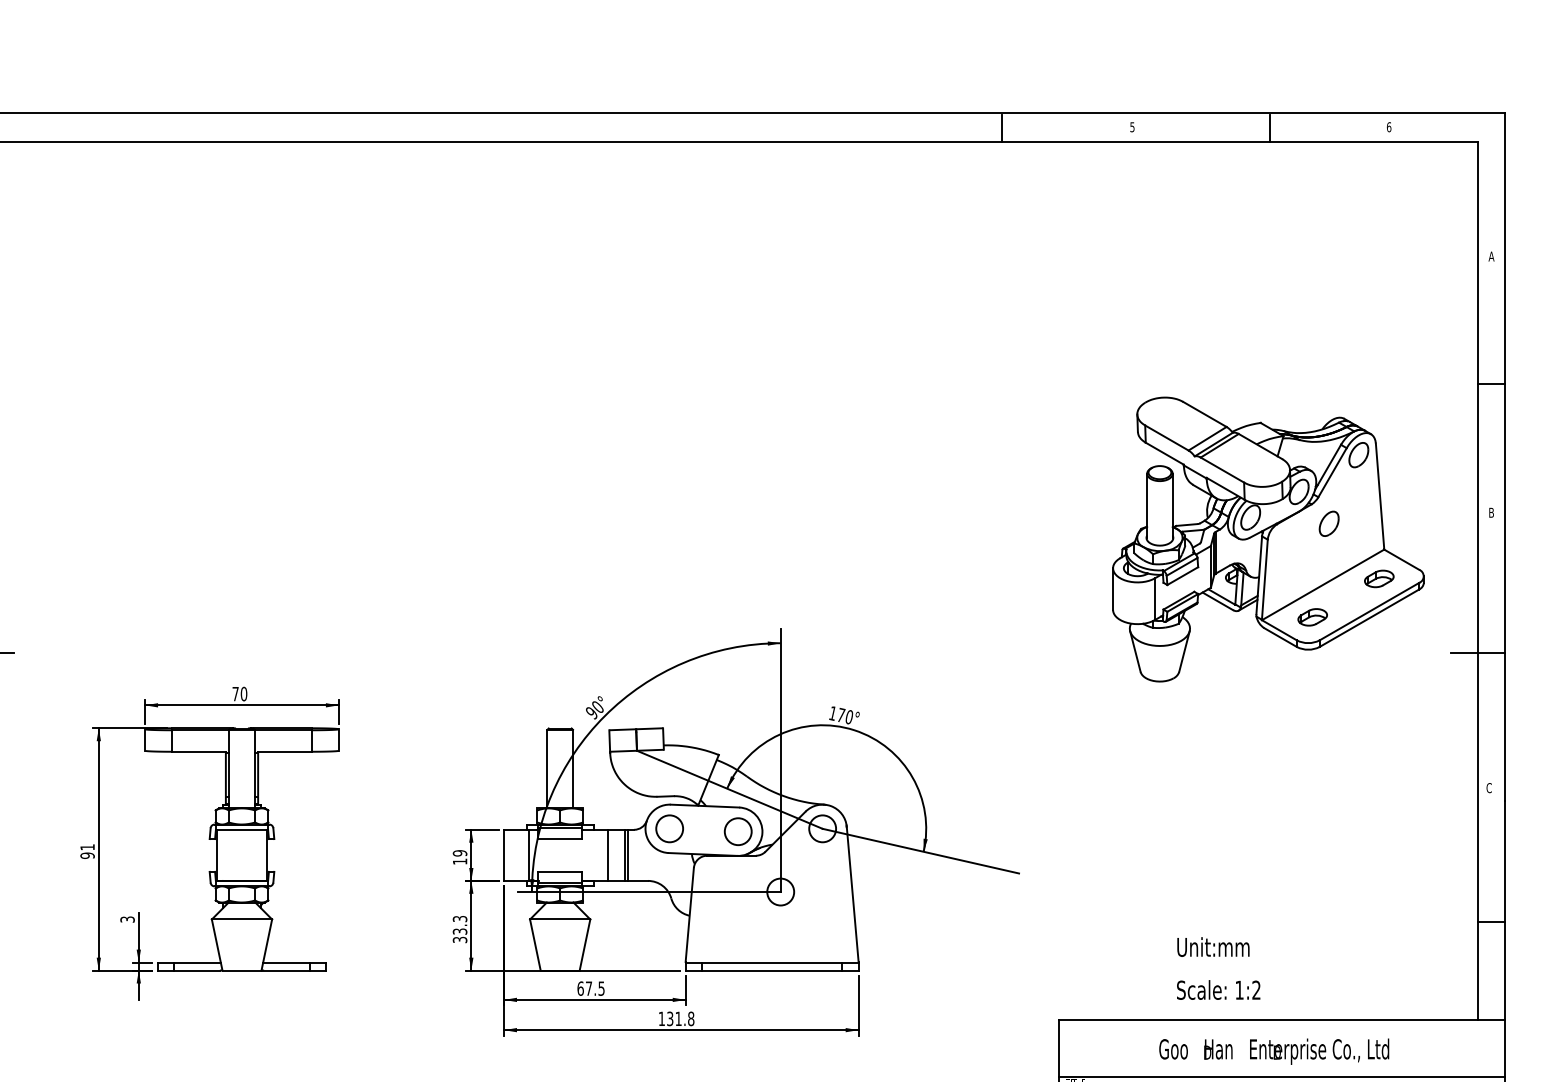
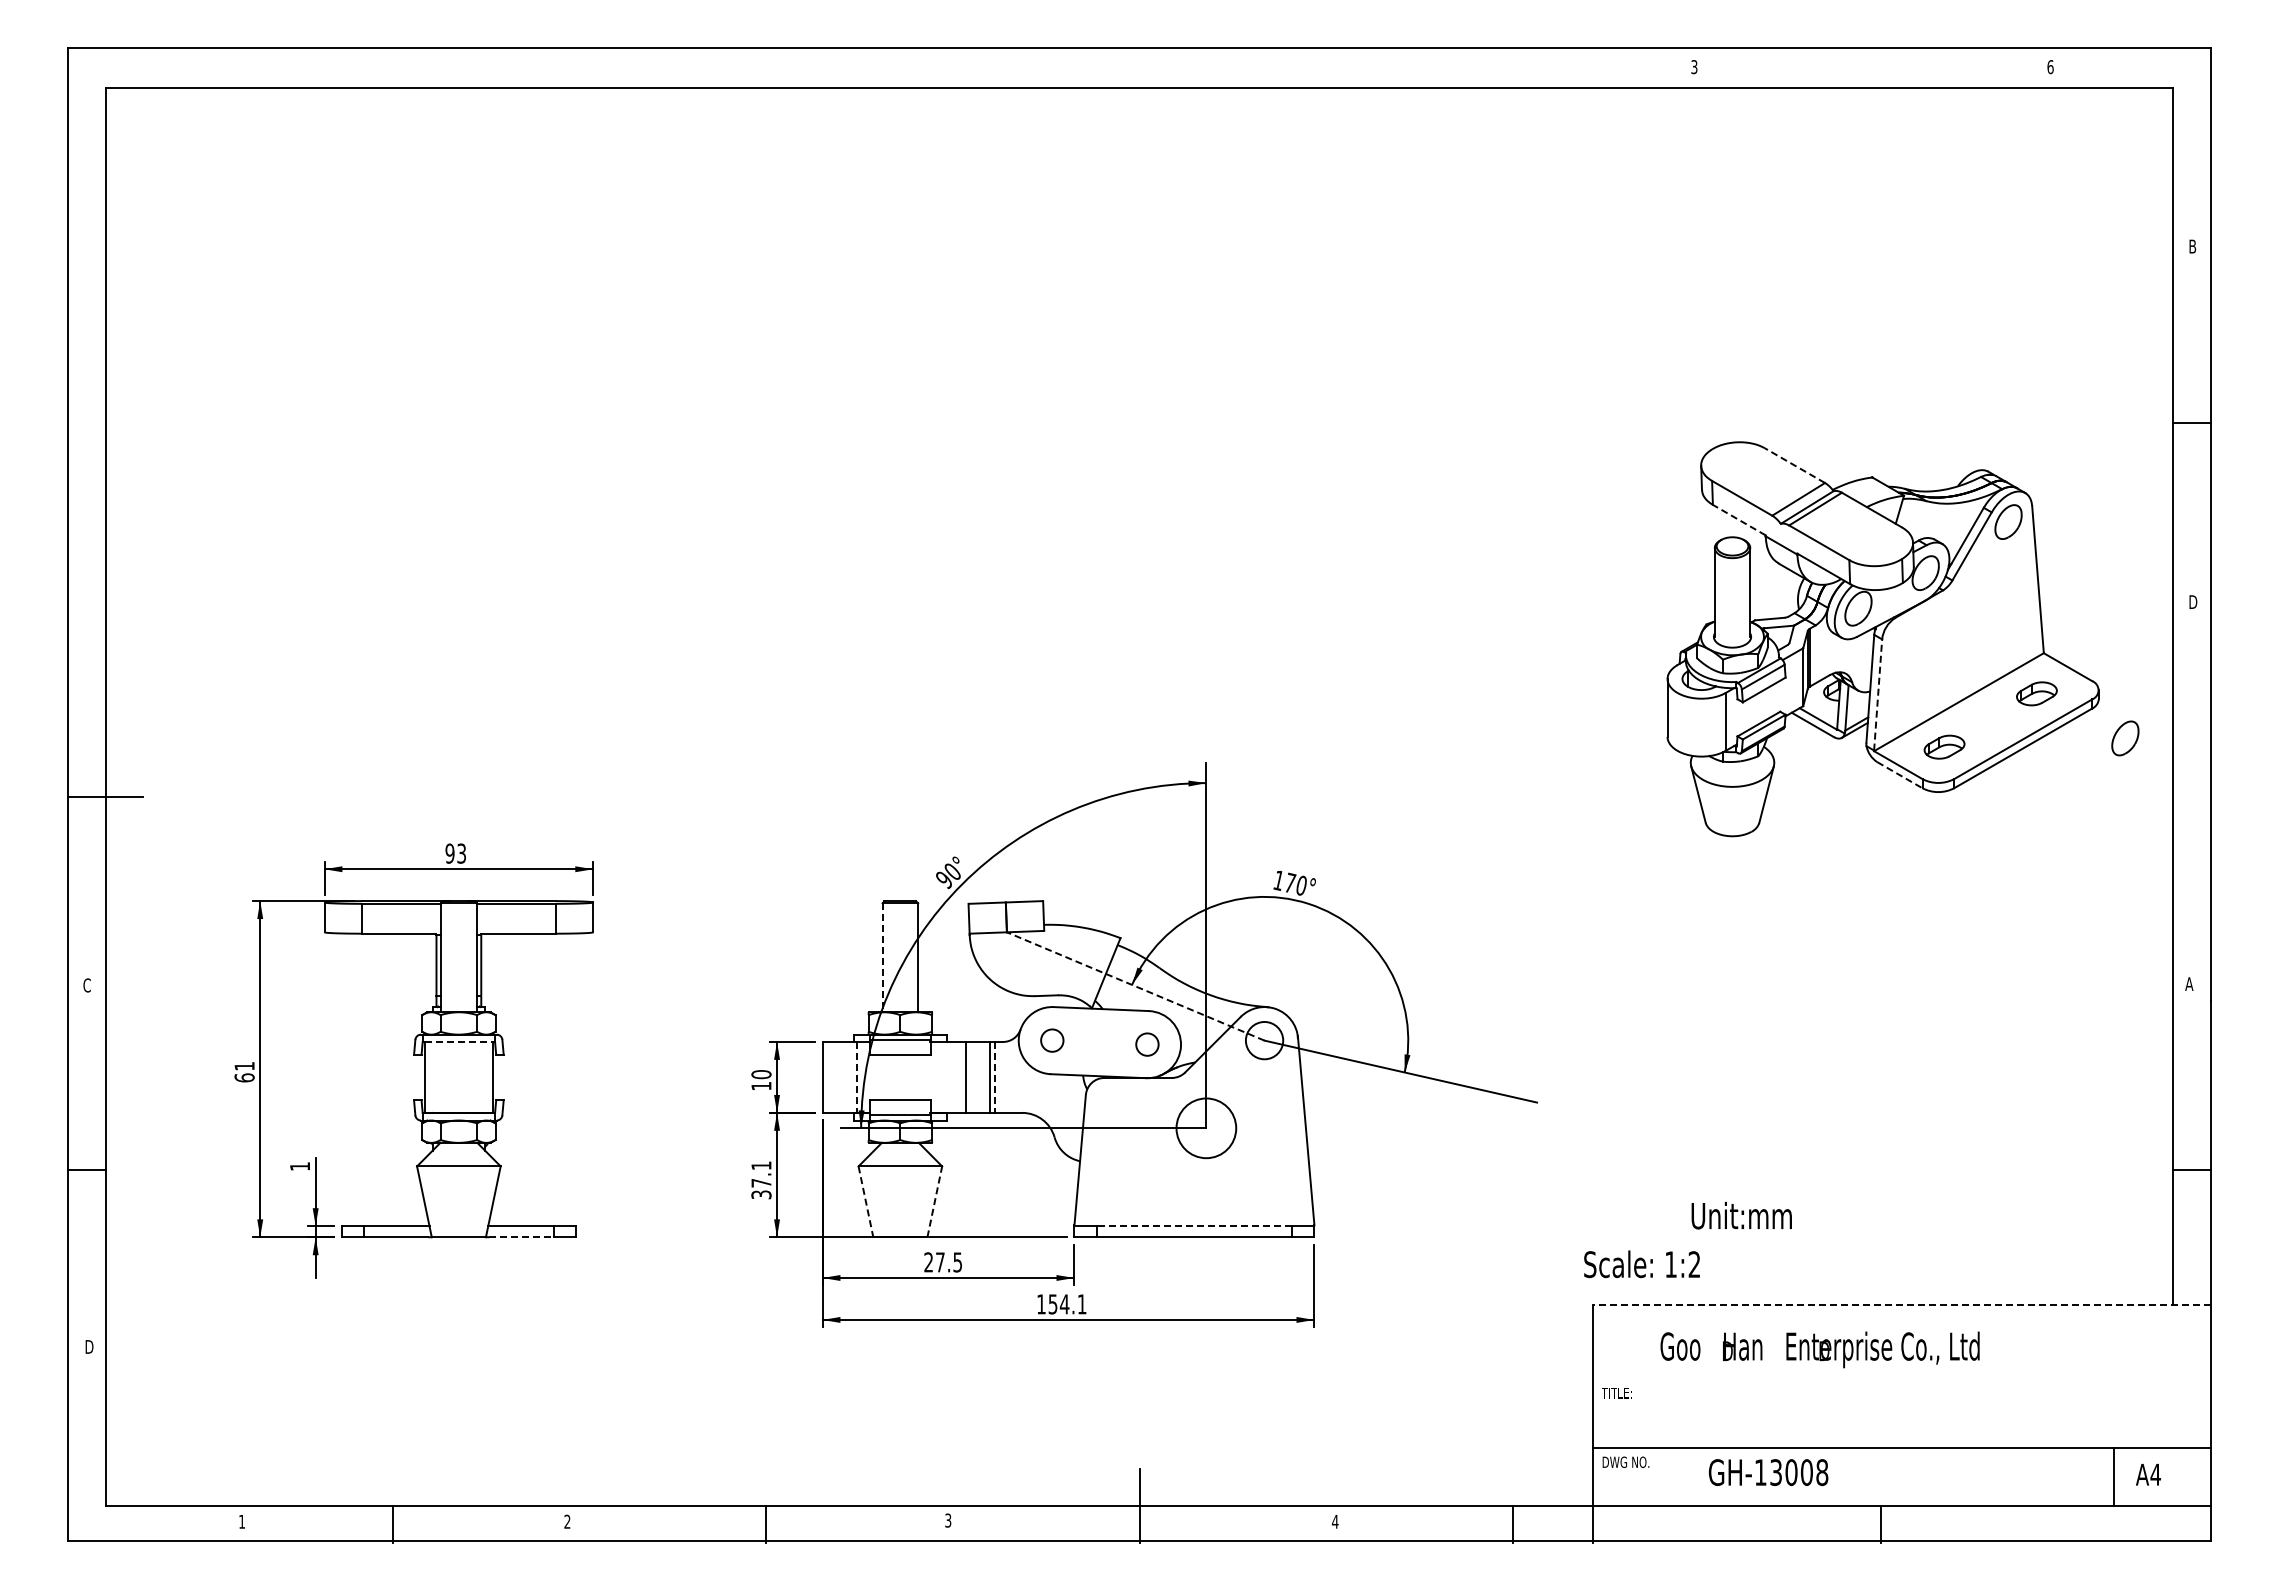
text: (1132, 126) -> (1694, 66), 5 -> 3
line: (1001, 128) -> (1512, 68), removed
line: (1270, 128) -> (1885, 68), removed
text: (1491, 256) -> (2192, 246), A -> B
line: (1204, 414) -> (1794, 465), solid -> dashed
line: (1164, 453) -> (1738, 519), solid -> dashed
text: (1492, 513) -> (2193, 602), B -> D
part: (1329, 523) -> (2125, 738), moved
line: (1265, 579) -> (1878, 694), solid -> dashed
line: (1280, 637) -> (1900, 775), solid -> dashed
line: (1477, 652) -> (2172, 796), removed
text: (239, 693) -> (455, 853), 70 -> 93
line: (547, 769) -> (882, 958), solid -> dashed
text: (1489, 788) -> (2189, 984), C -> A
line: (729, 789) -> (1135, 986), solid -> dashed
circle: (669, 828) -> (1051, 1040), size x0.6
line: (242, 829) -> (459, 1041), solid -> dashed
circle: (738, 831) -> (1147, 1044), size x0.6
text: (460, 853) -> (761, 1074), 19 -> 10
text: (87, 855) -> (244, 1077), 91 -> 61
line: (528, 855) -> (856, 1077), solid -> dashed
line: (628, 855) -> (994, 1077), solid -> dashed
circle: (780, 892) -> (1206, 1128), size x1.6
text: (127, 919) -> (300, 1166), 3 -> 1
text: (460, 925) -> (761, 1174), 33.3 -> 37.1
line: (584, 944) -> (934, 1201), solid -> dashed
line: (535, 945) -> (866, 1202), solid -> dashed
text: (1213, 946) -> (1741, 1215), moved
line: (772, 962) -> (1194, 1226), solid -> dashed
line: (287, 970) -> (521, 1237), solid -> dashed
text: (580, 988) -> (928, 1262), 67.5 -> 27.5
text: (1218, 990) -> (1641, 1264), moved
text: (680, 1019) -> (1067, 1304), 131.8 -> 154.1
line: (1281, 1019) -> (1901, 1305), solid -> dashed
text: (1273, 1051) -> (1819, 1349), moved
line: (1281, 1076) -> (1901, 1384), removed

